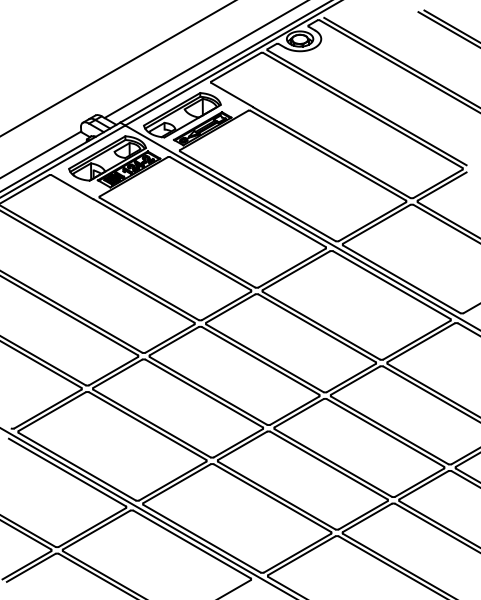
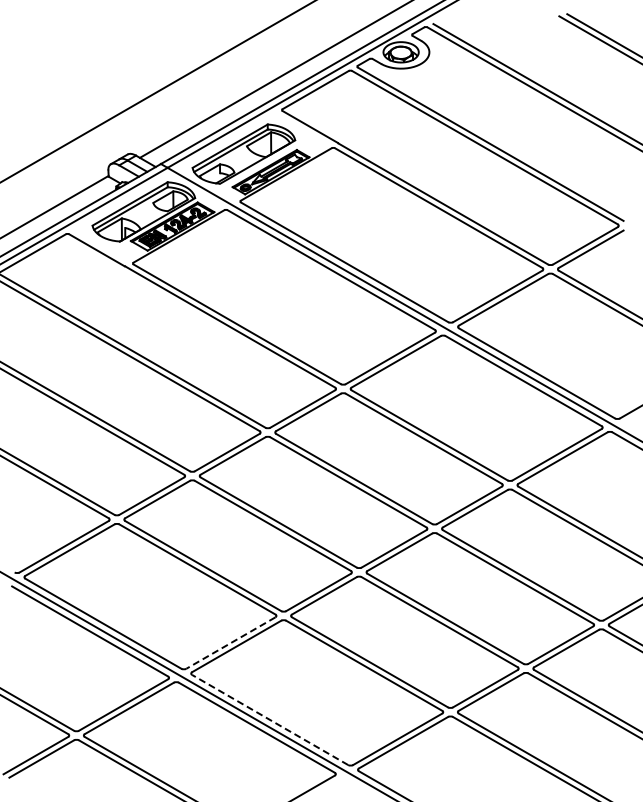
line: (172, 481) -> (230, 643), solid -> dashed
line: (201, 538) -> (269, 719), solid -> dashed

